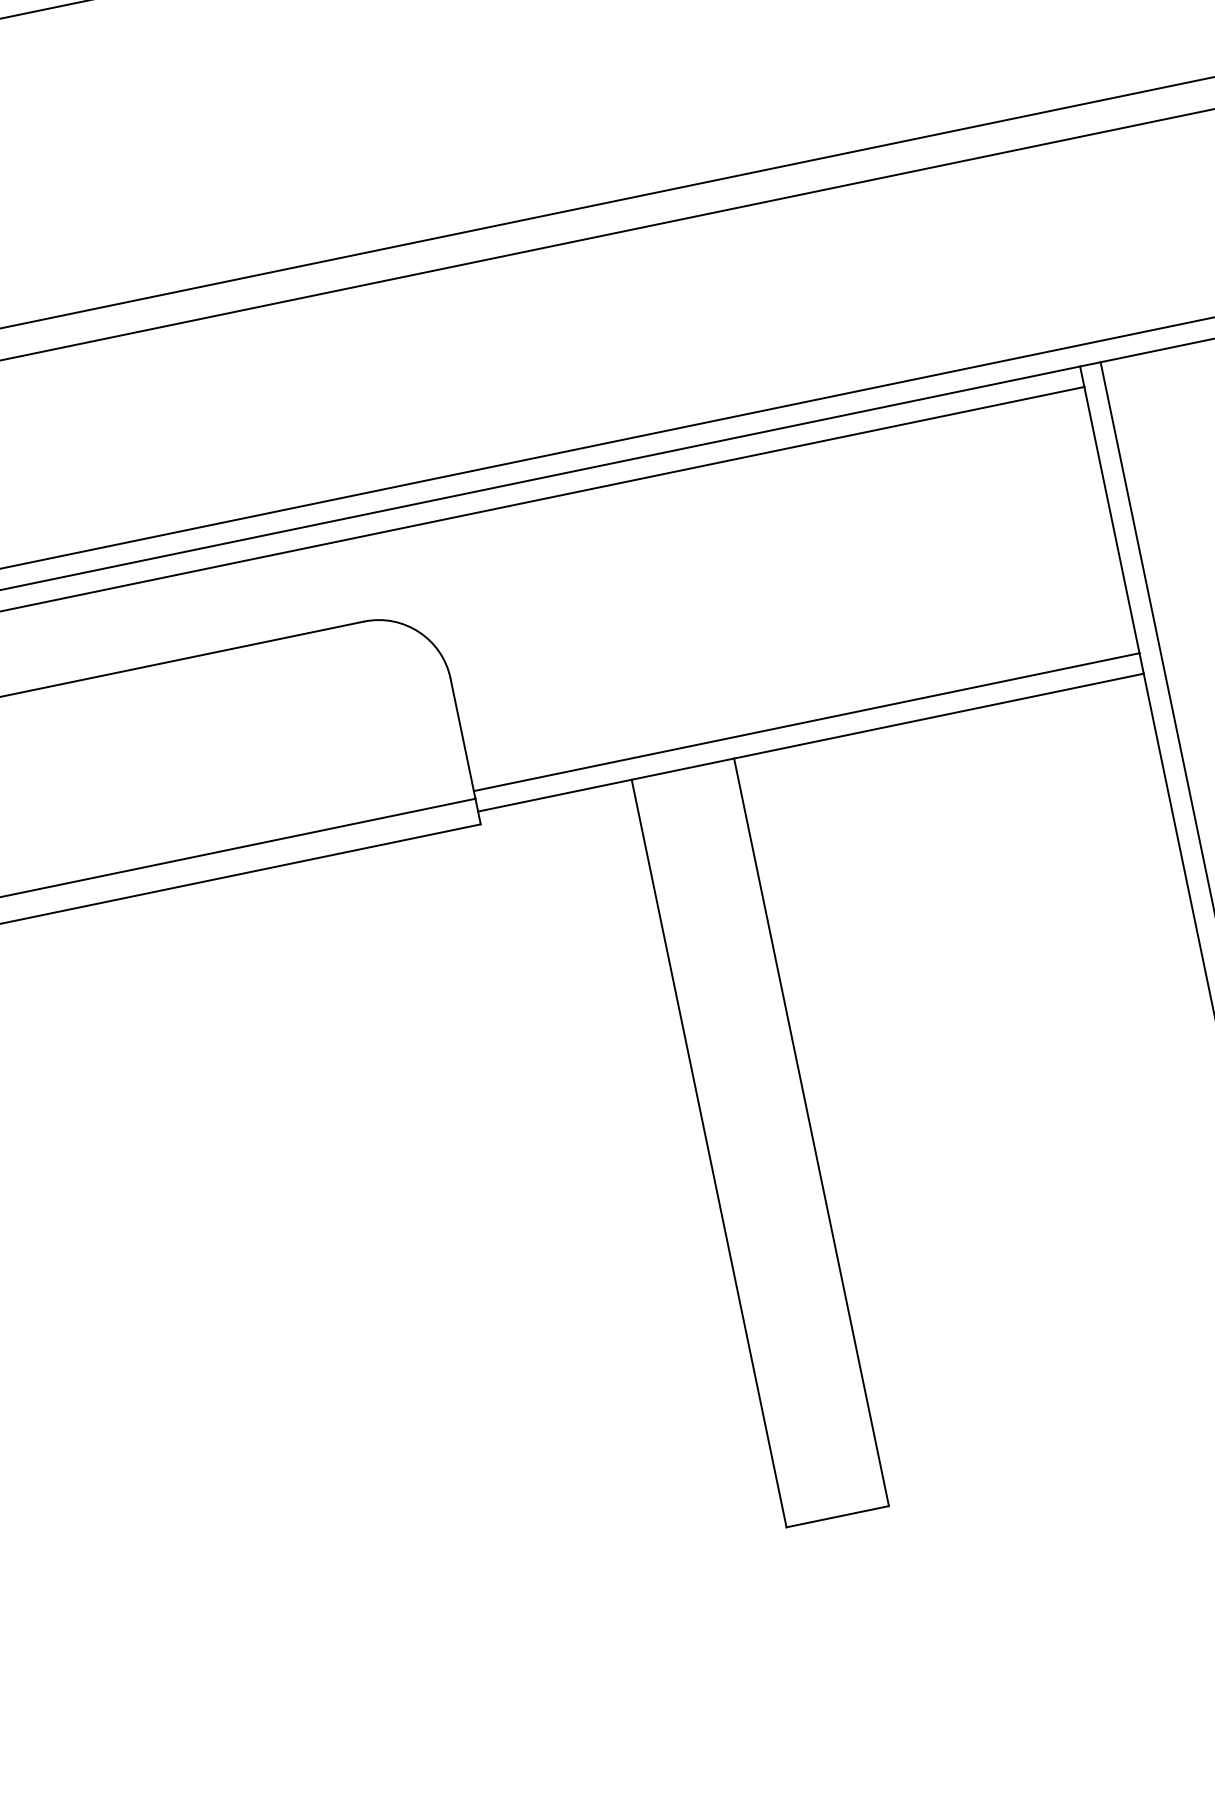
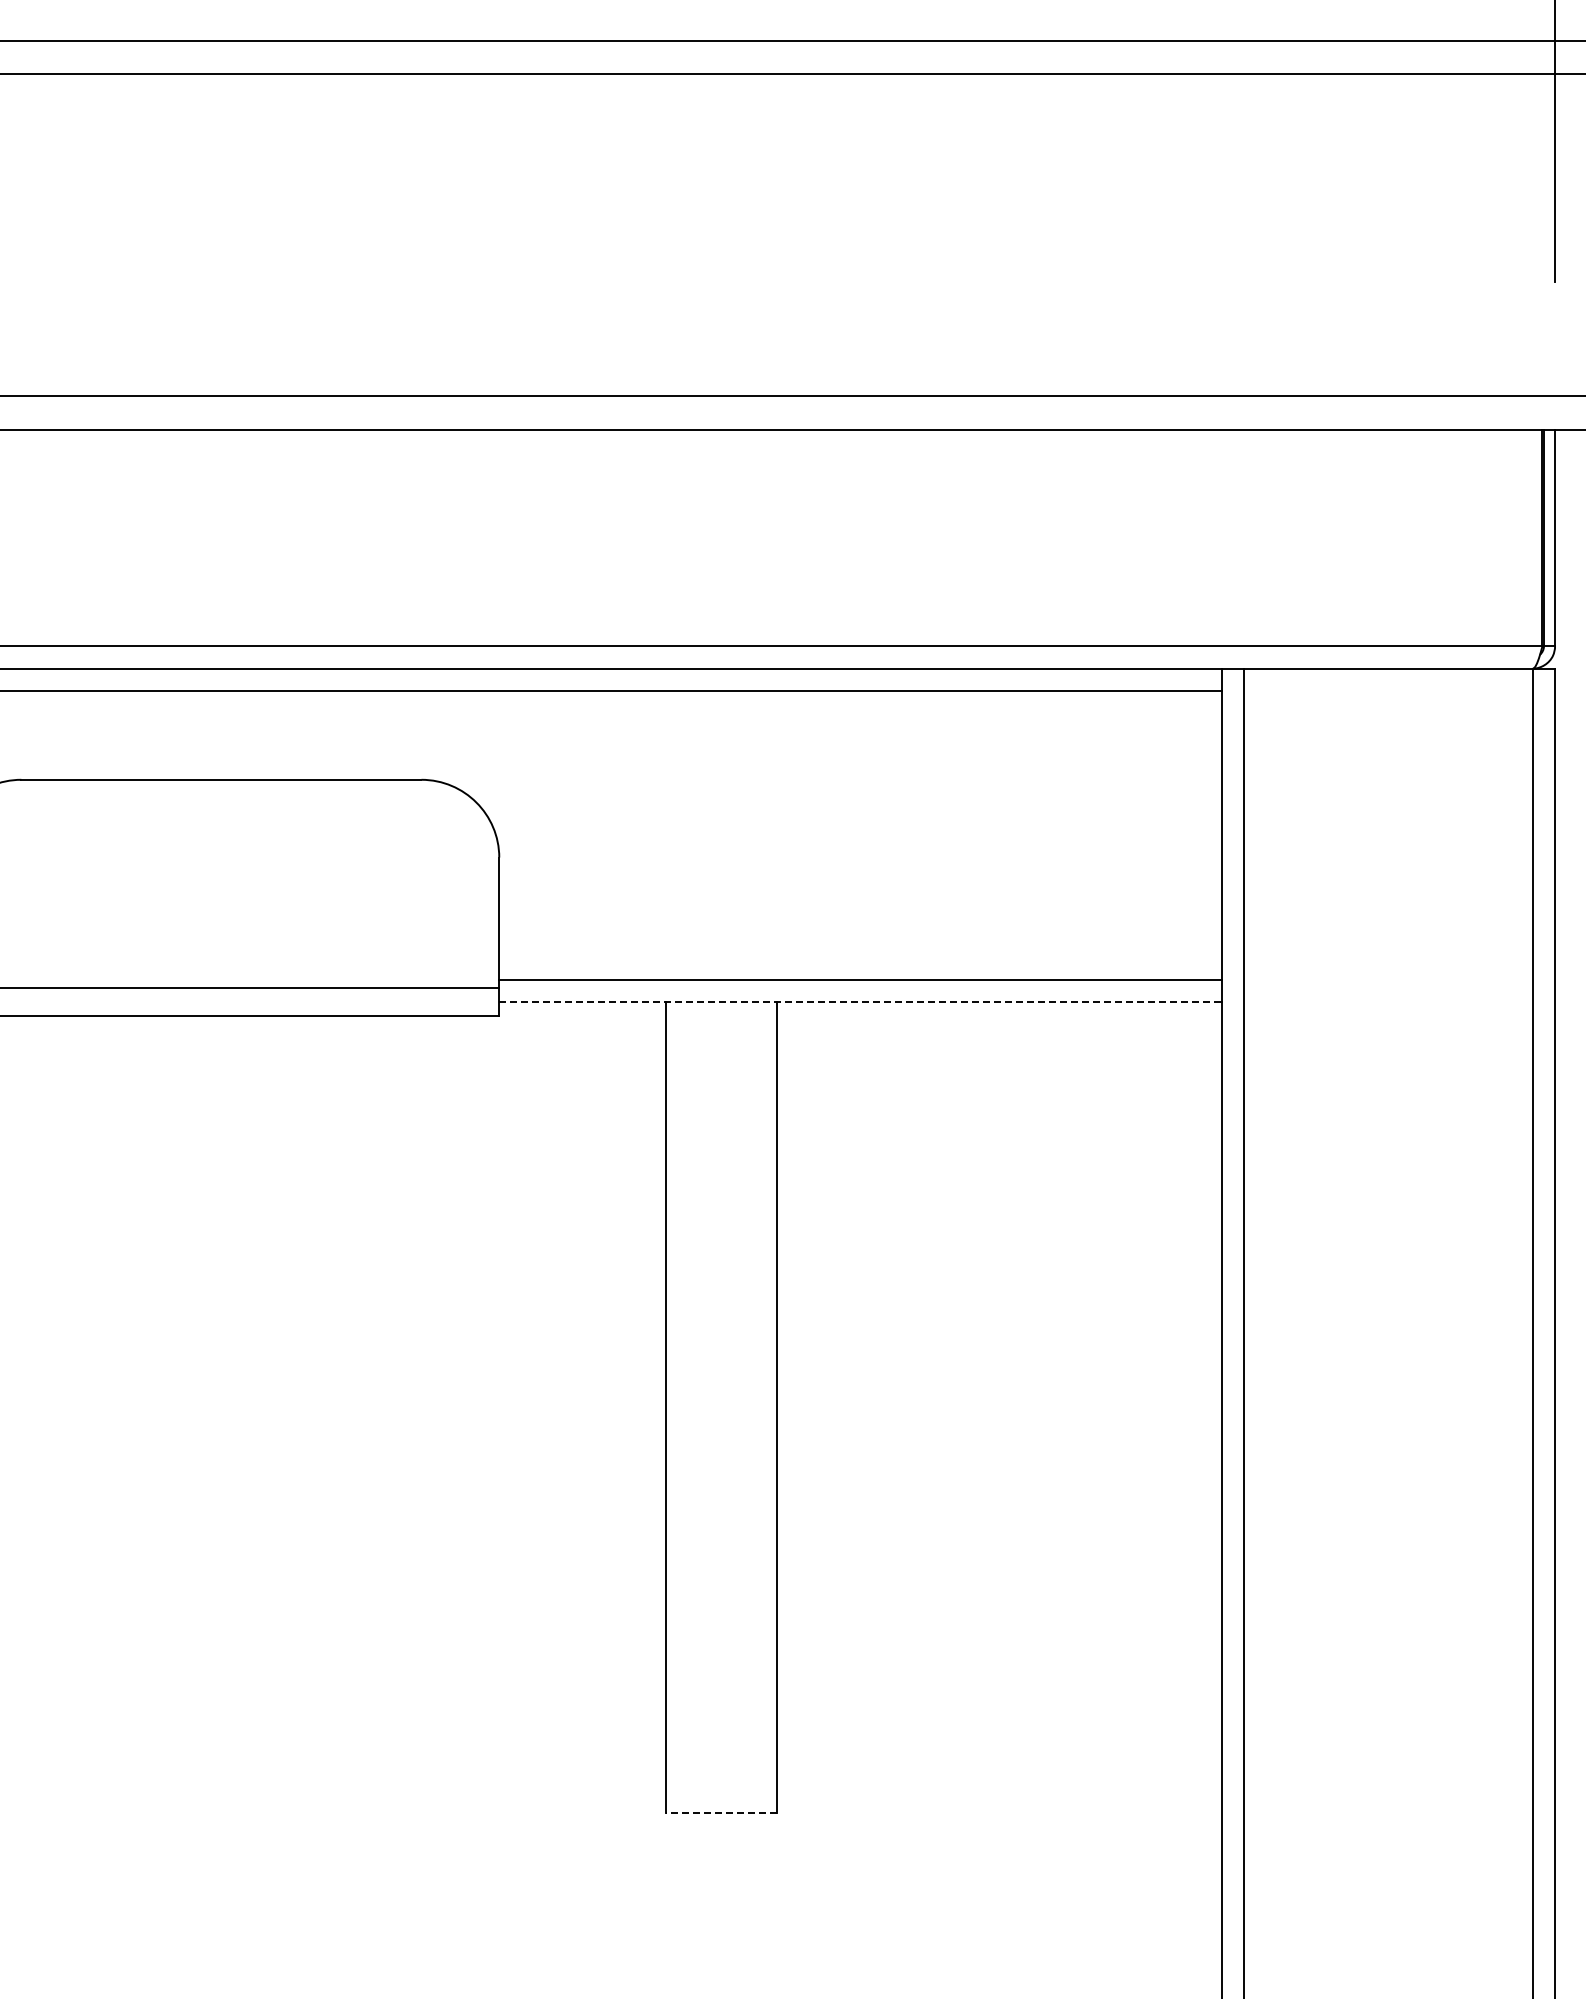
line: (811, 743) -> (860, 1002), solid -> dashed
line: (837, 1516) -> (721, 1813), solid -> dashed

